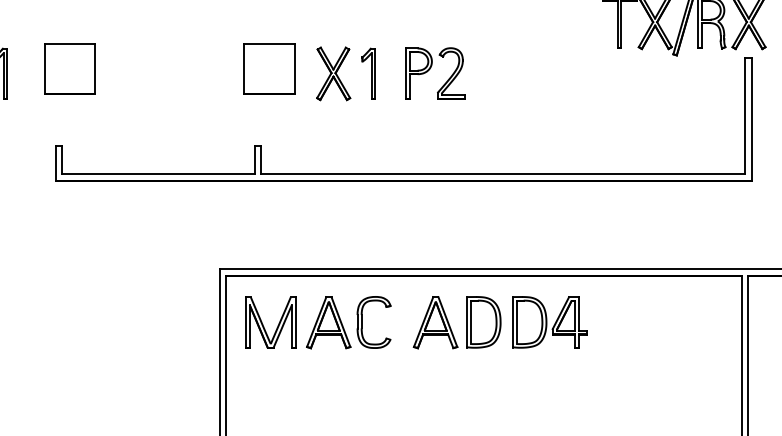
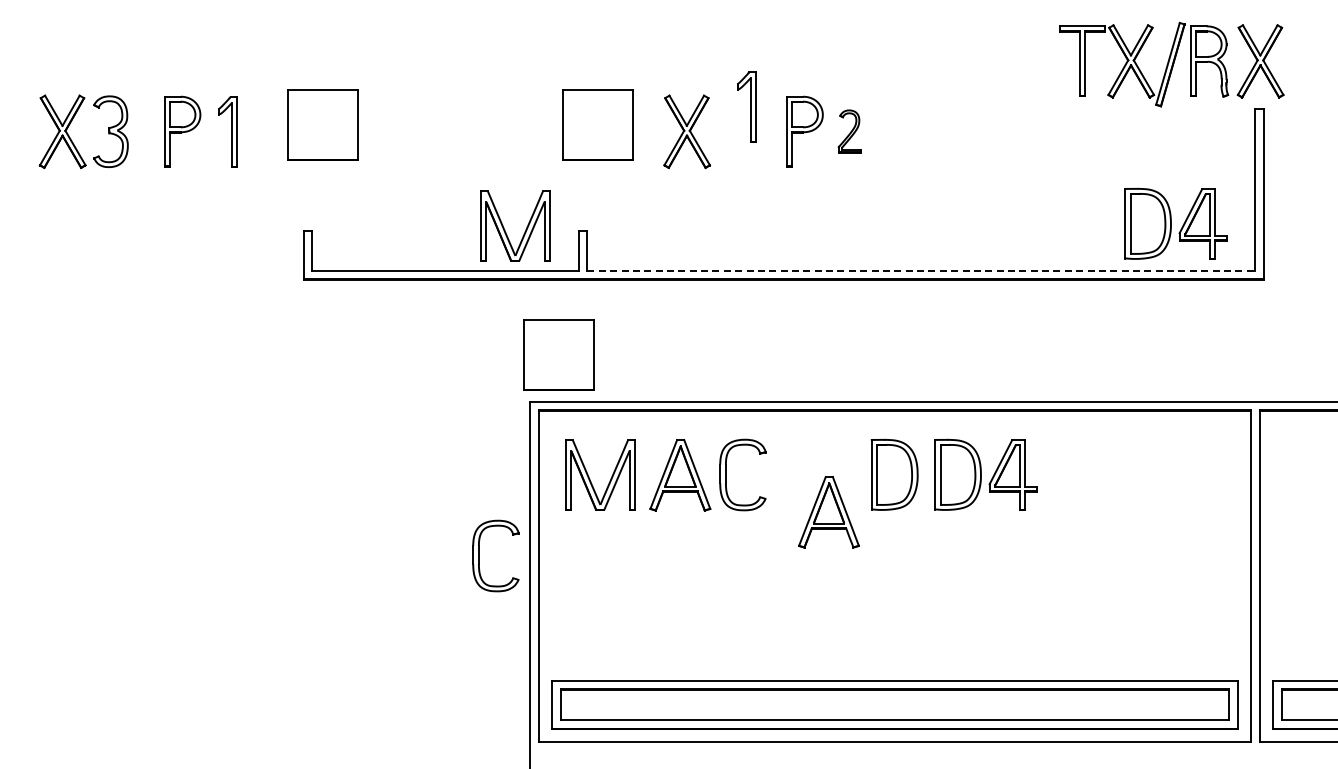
part: (368, 73) -> (746, 106), moved
part: (451, 73) -> (849, 131), size x0.6
part: (687, 140) -> (1175, 223), added
part: (216, 144) -> (525, 229), added
line: (503, 174) -> (921, 270), solid -> dashed
part: (240, 235) -> (558, 354), added
part: (435, 322) -> (828, 512), moved
part: (183, 380) -> (479, 555), added

